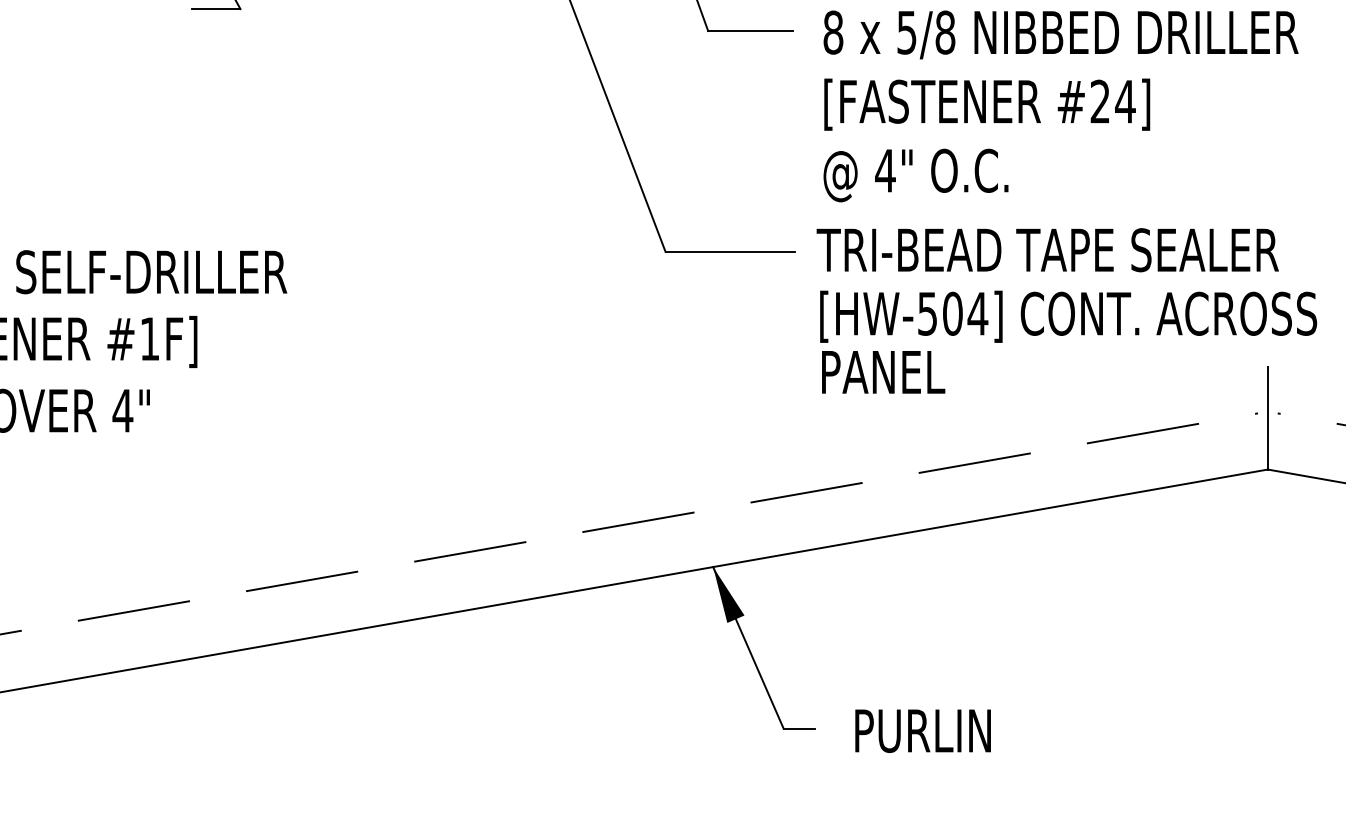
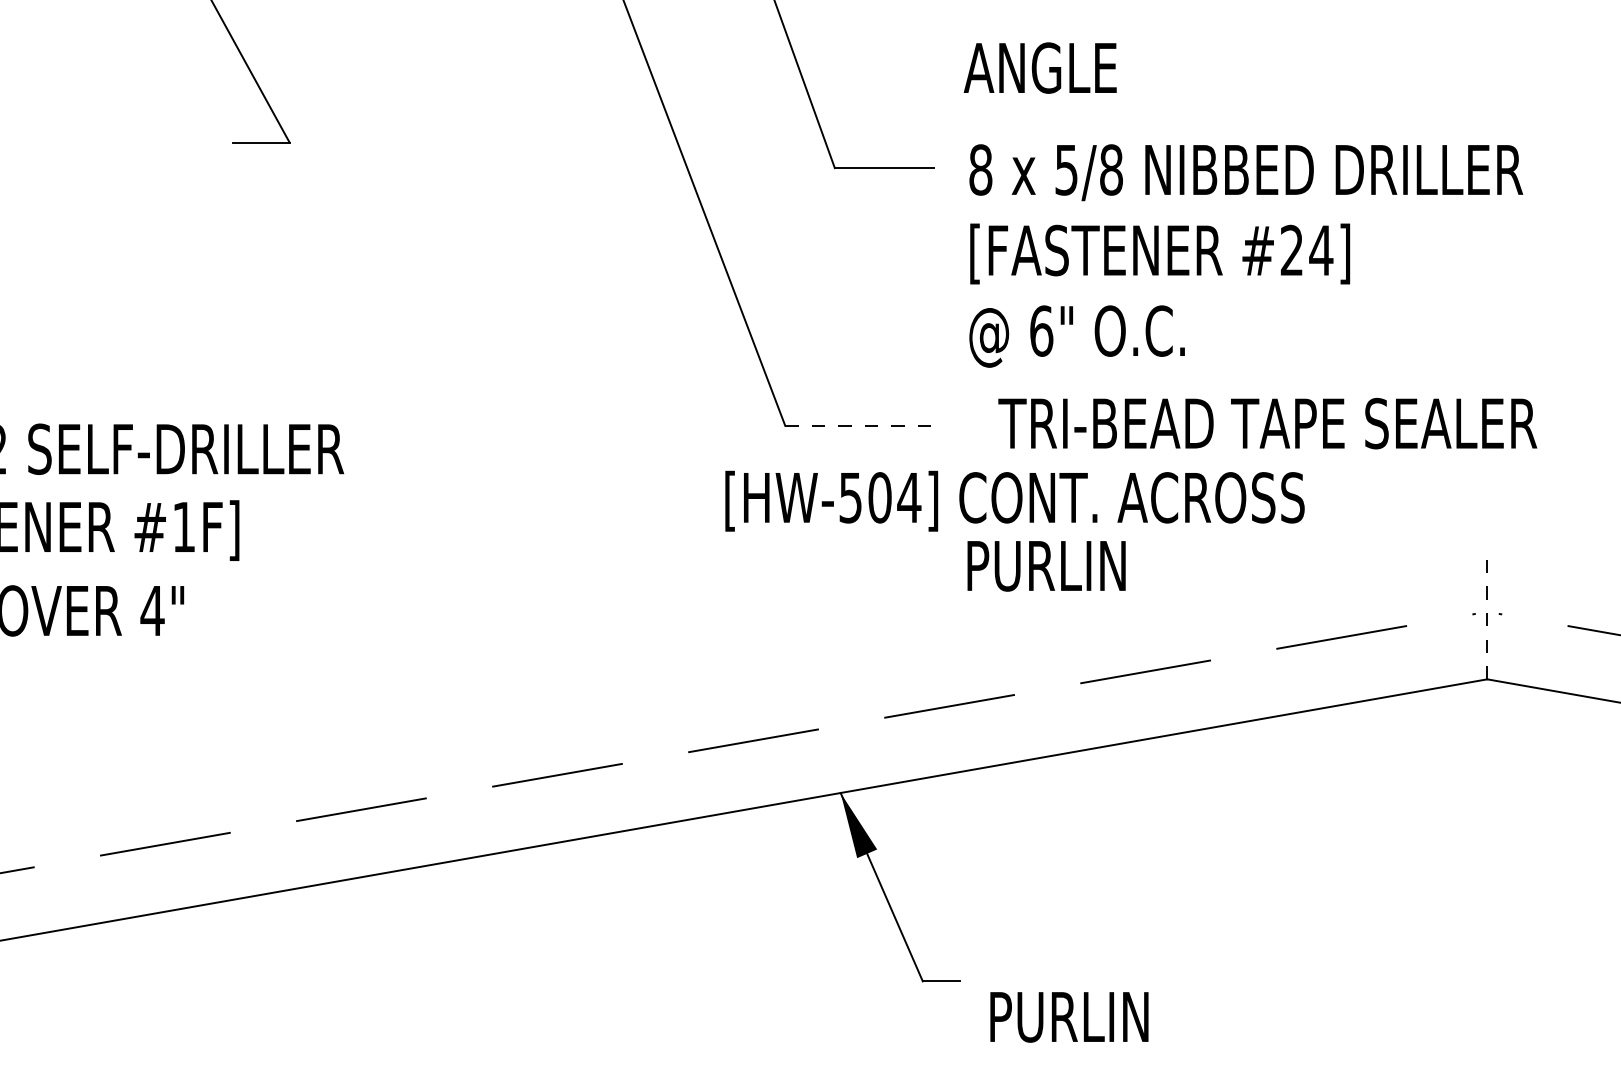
text: (885, 170) -> (1041, 330), 4" -> 6"
text: (1047, 250) -> (1267, 423), moved
line: (730, 251) -> (860, 425), solid -> dashed
text: (1068, 316) -> (1014, 500), moved
text: (900, 372) -> (1058, 566), PANEL -> PURLIN
line: (1268, 418) -> (1487, 619), solid -> dashed
text: (923, 731) -> (1069, 1017), moved

